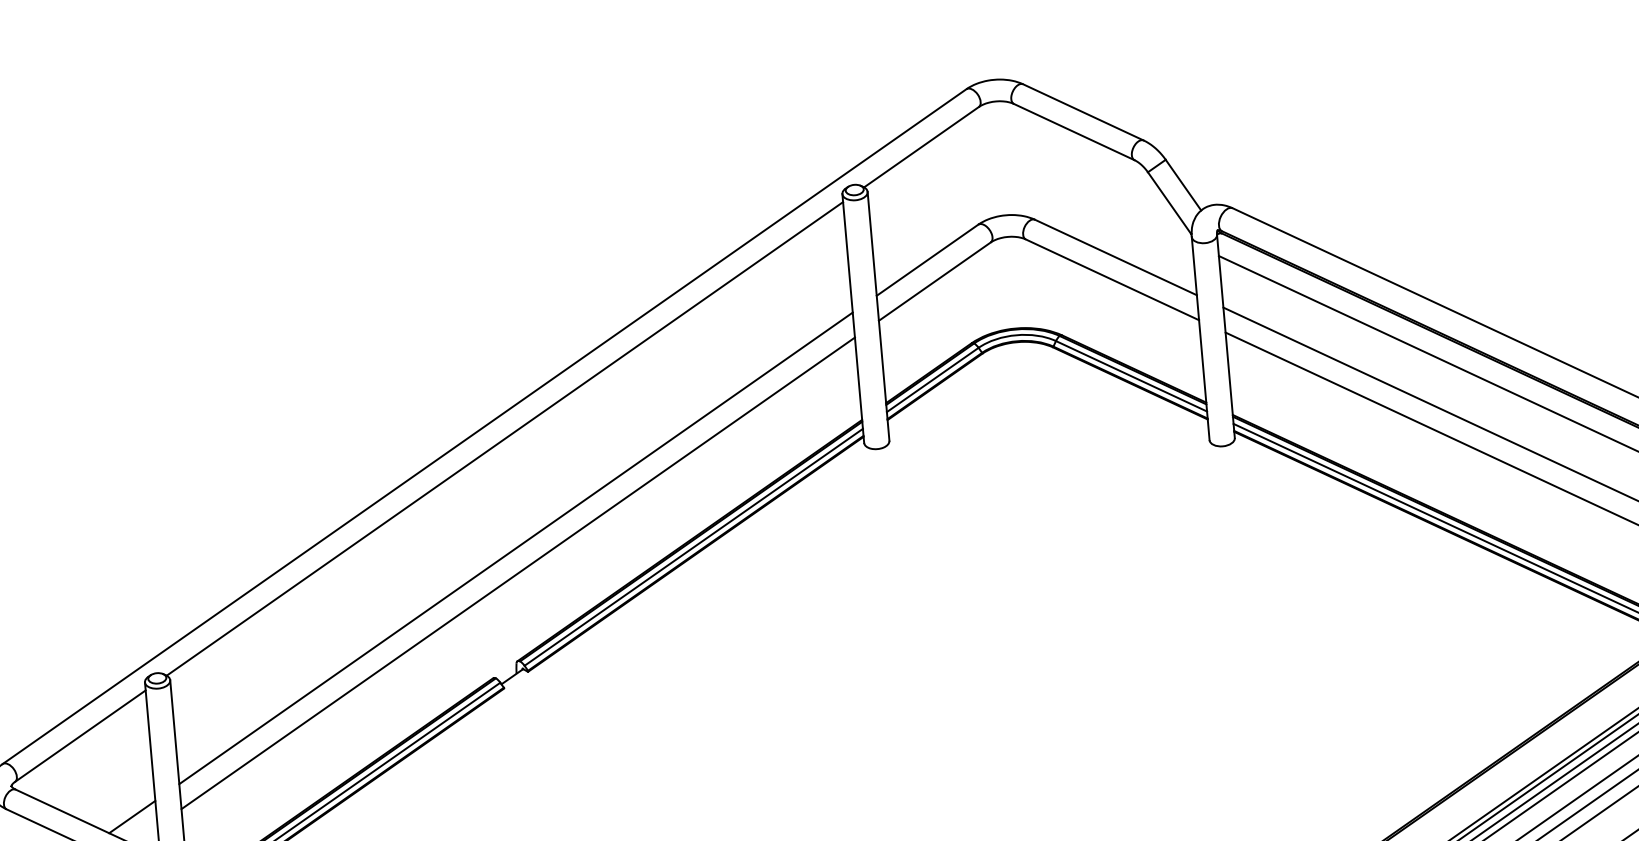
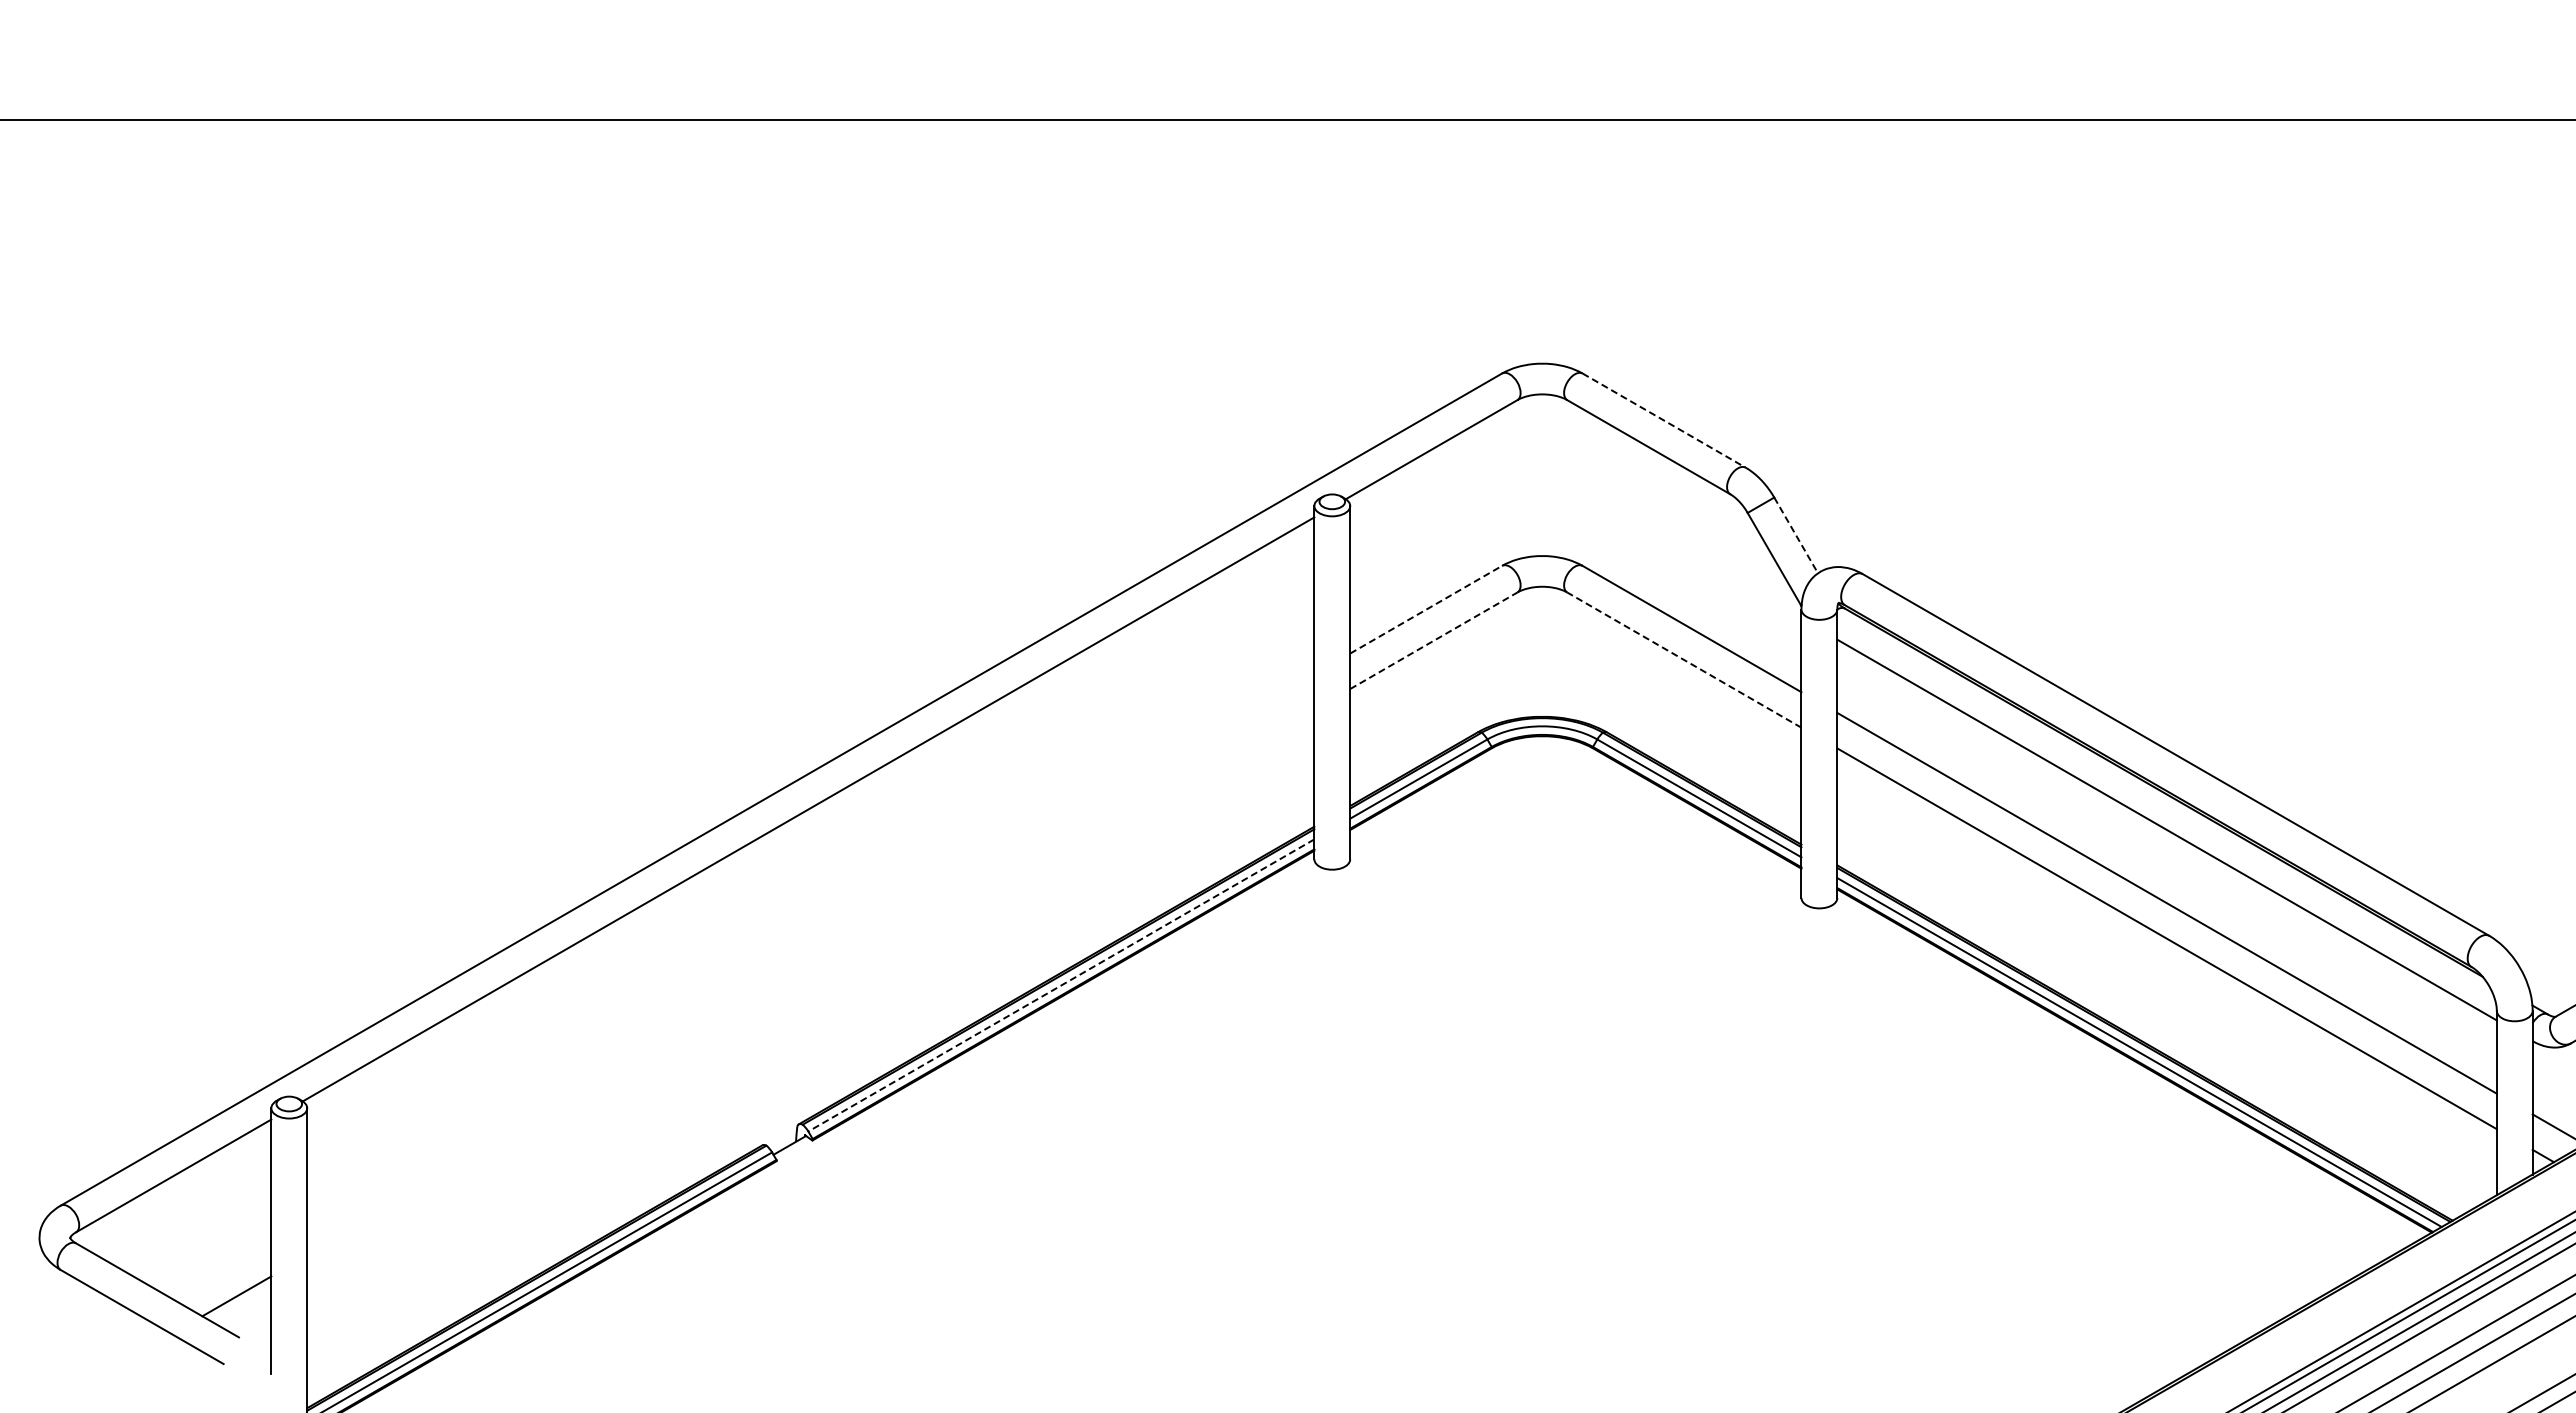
line: (1083, 112) -> (1664, 420), solid -> dashed
line: (1183, 185) -> (1796, 535), solid -> dashed
line: (927, 260) -> (1426, 609), solid -> dashed
line: (1111, 279) -> (1683, 659), solid -> dashed
line: (934, 281) -> (1433, 640), solid -> dashed
line: (693, 547) -> (1060, 985), solid -> dashed
line: (515, 548) -> (810, 964), removed
line: (518, 573) -> (810, 1000), removed

